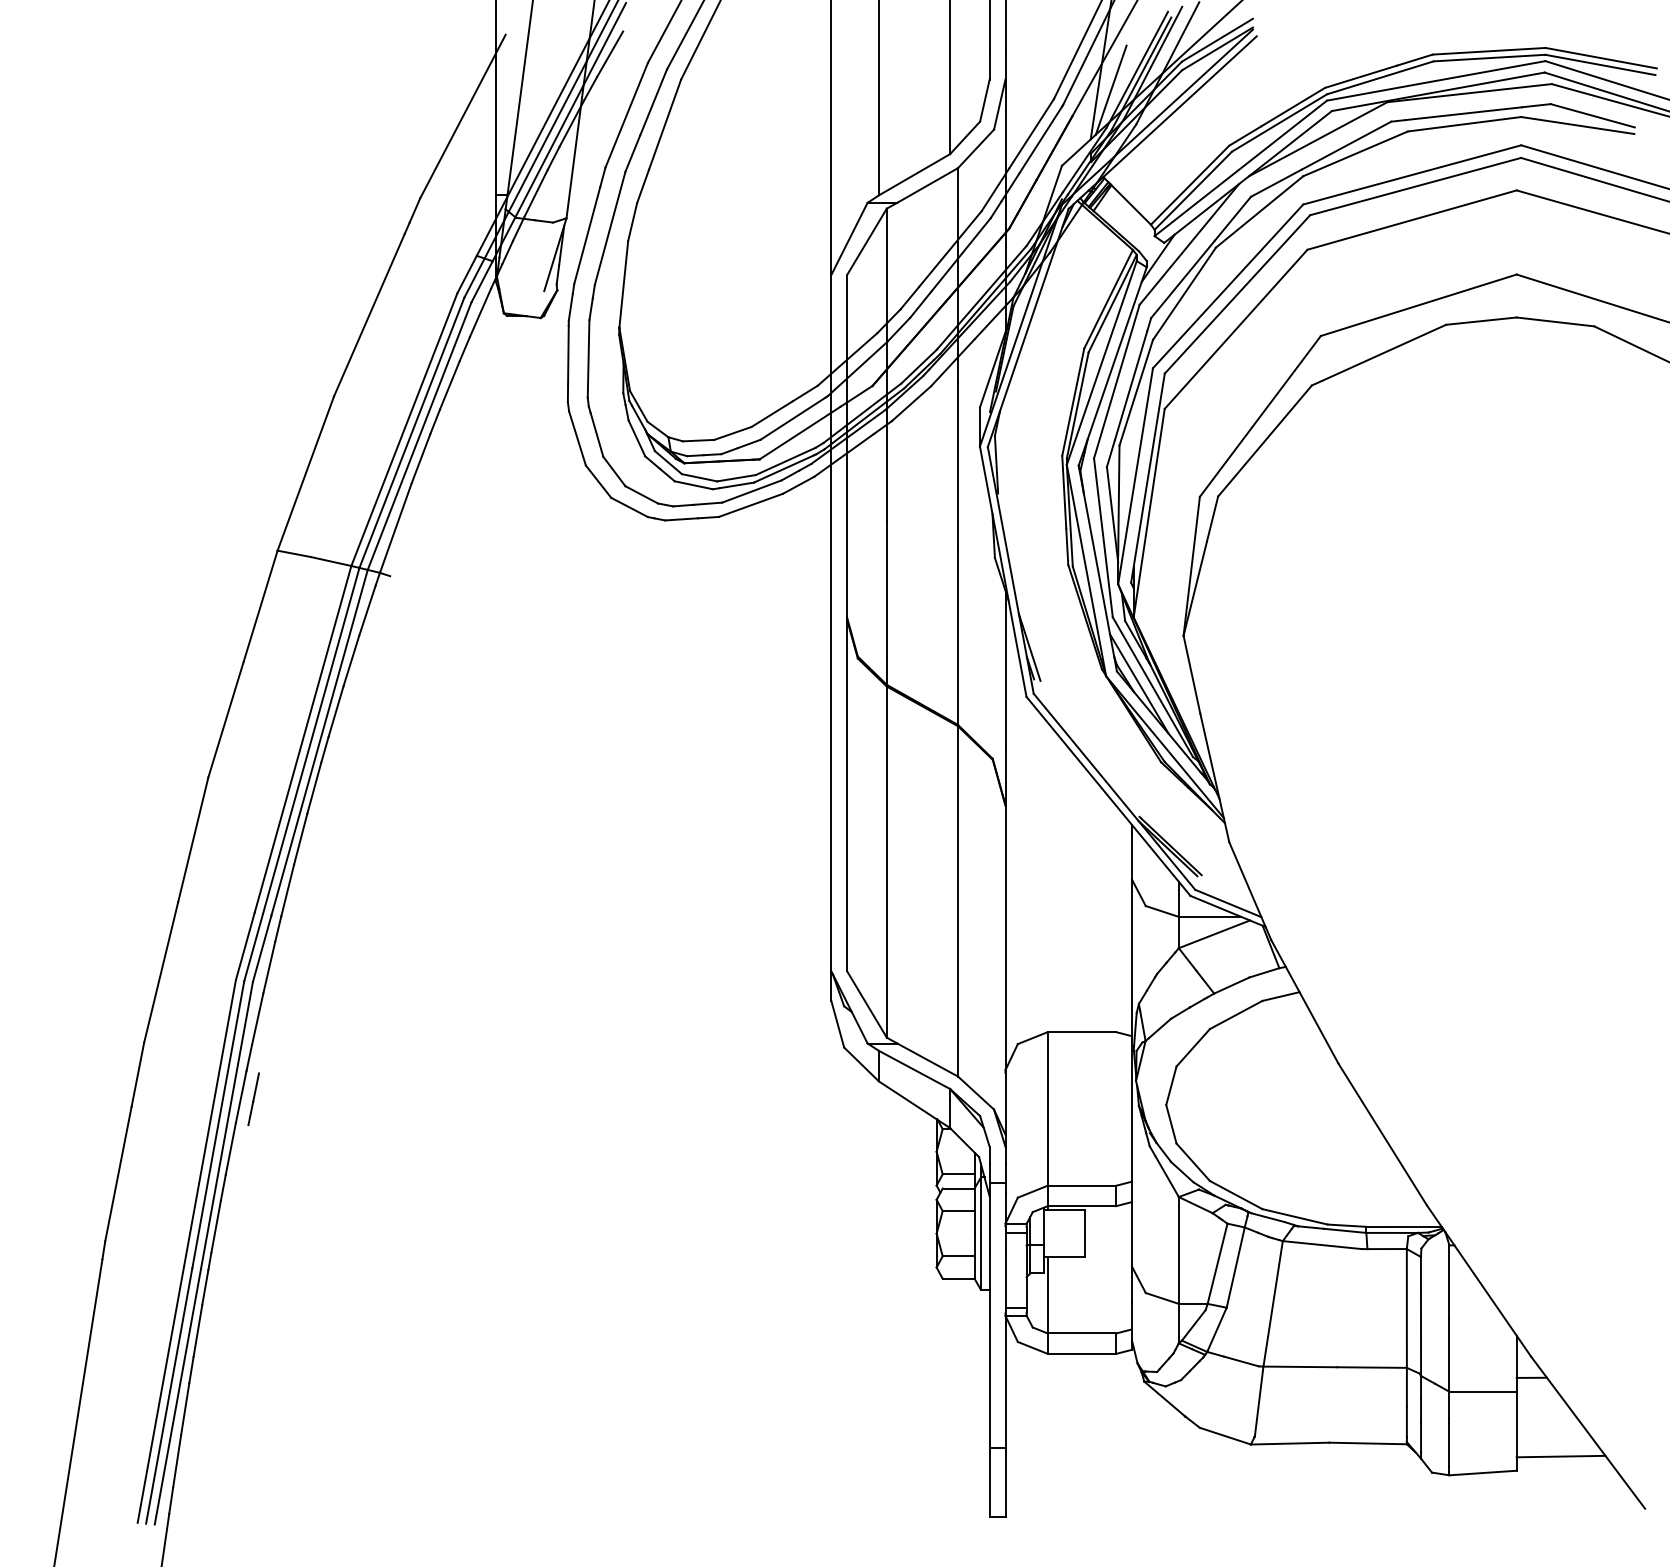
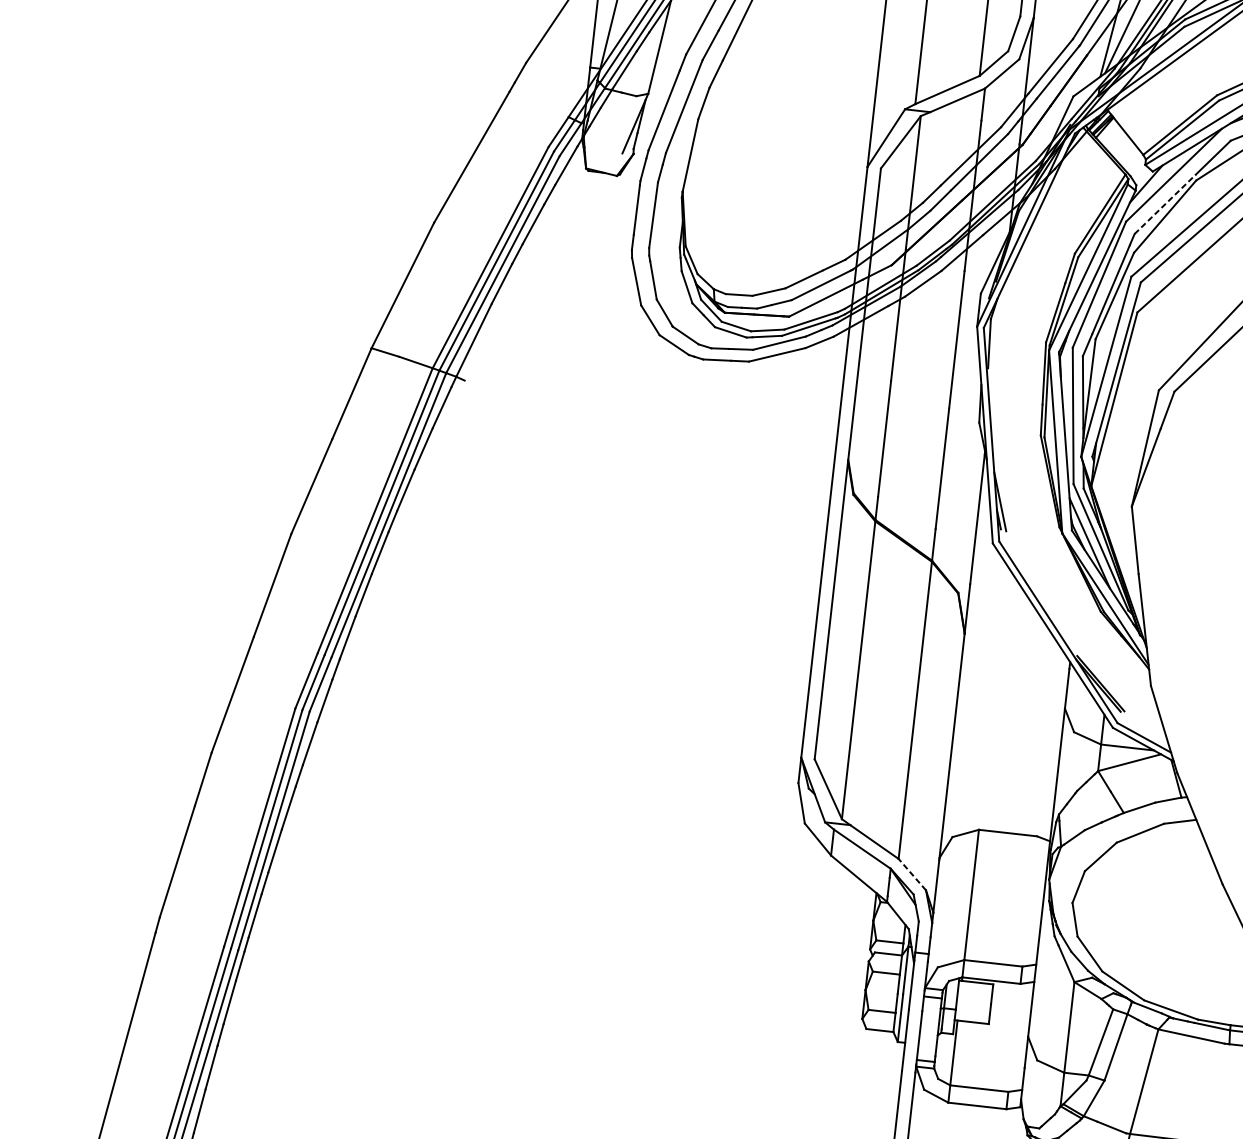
line: (1183, 279) -> (1165, 204), solid -> dashed
line: (975, 1092) -> (911, 874), solid -> dashed
line: (253, 1099) -> (298, 811), removed

